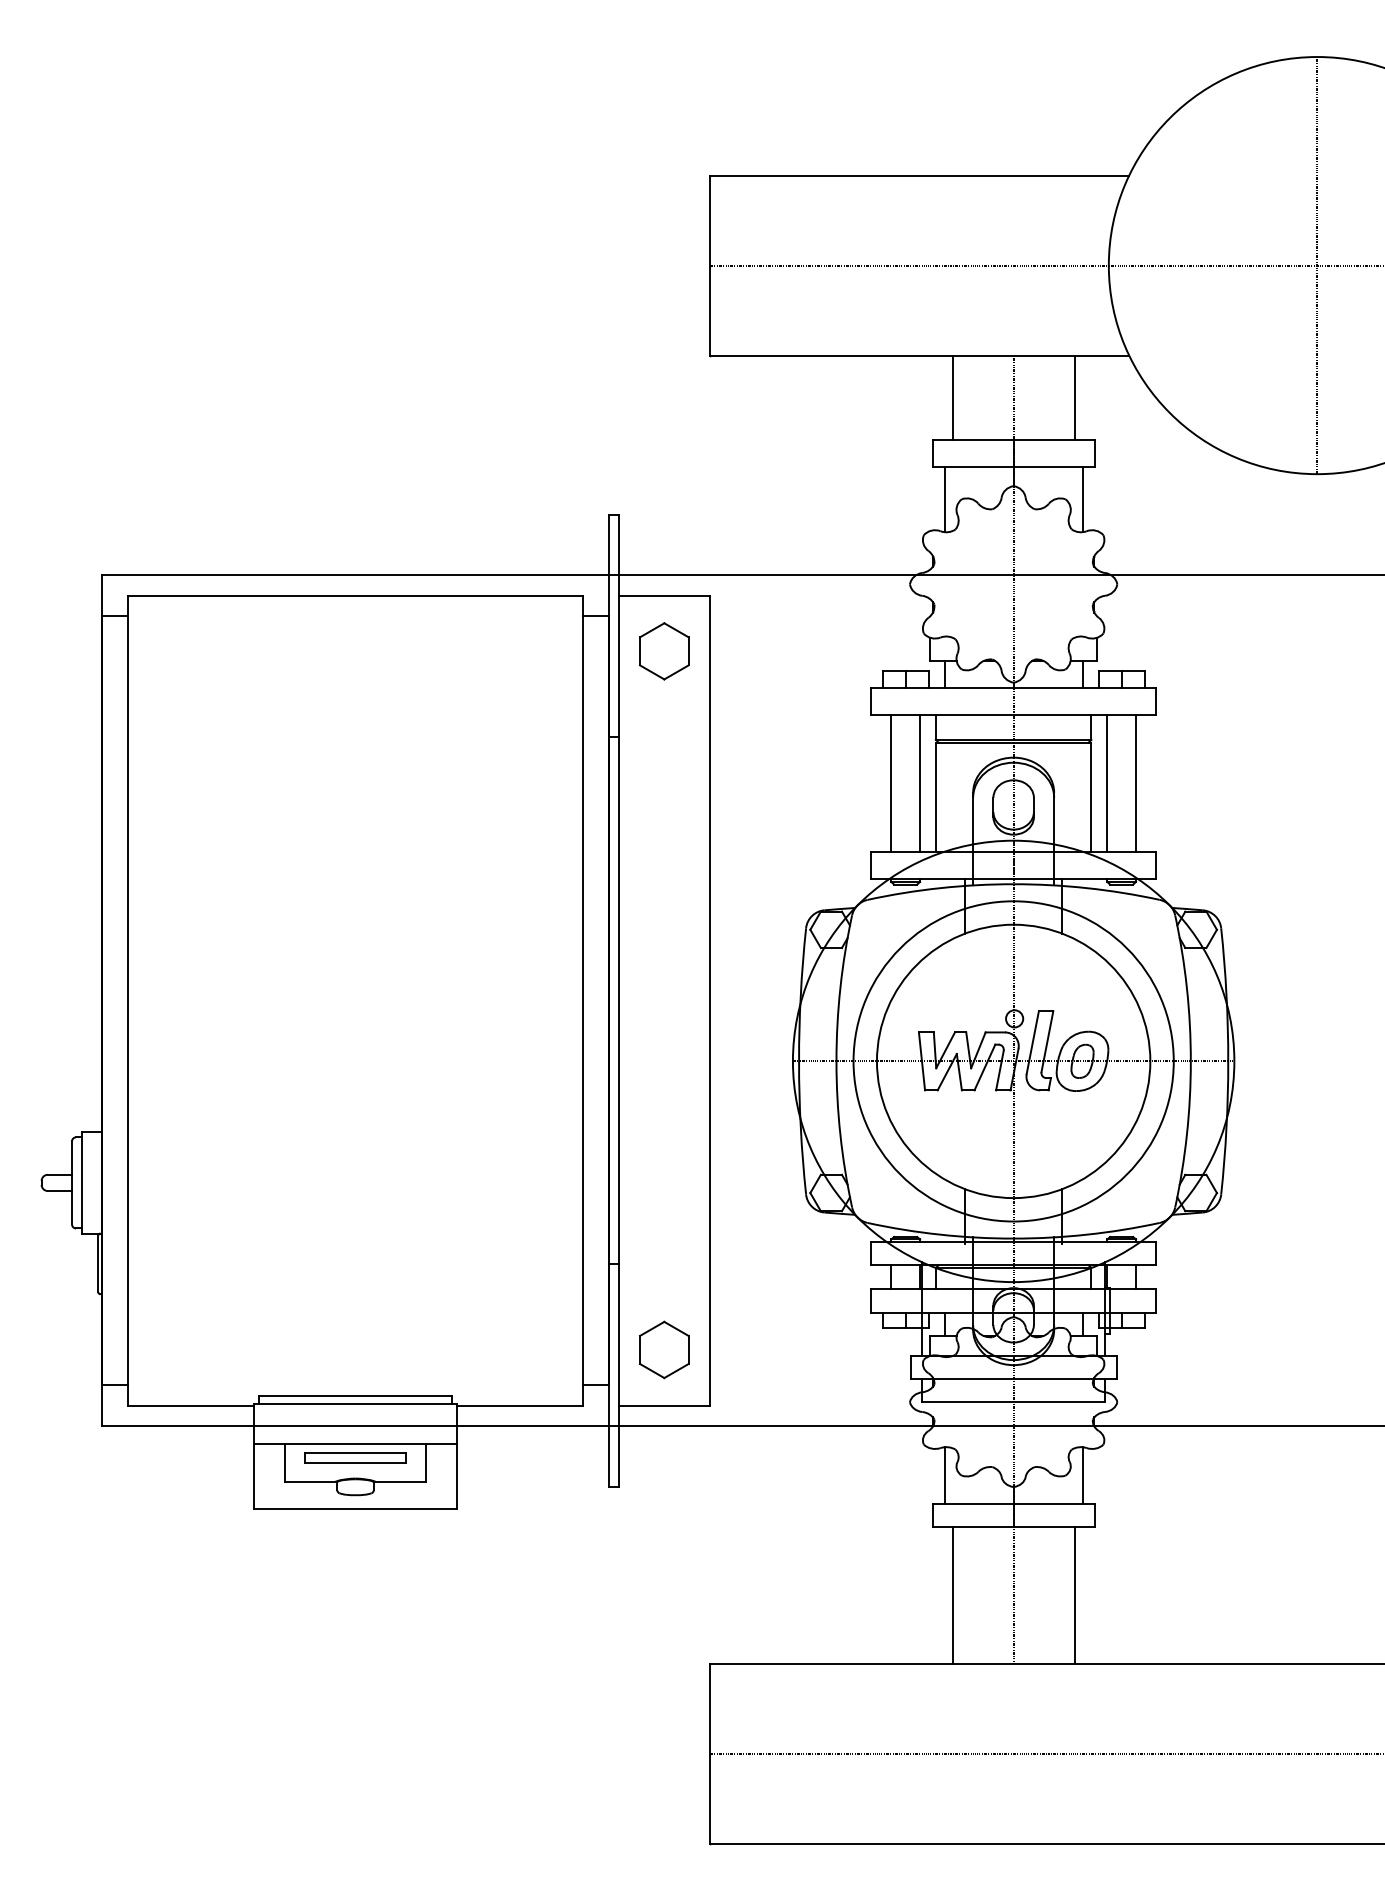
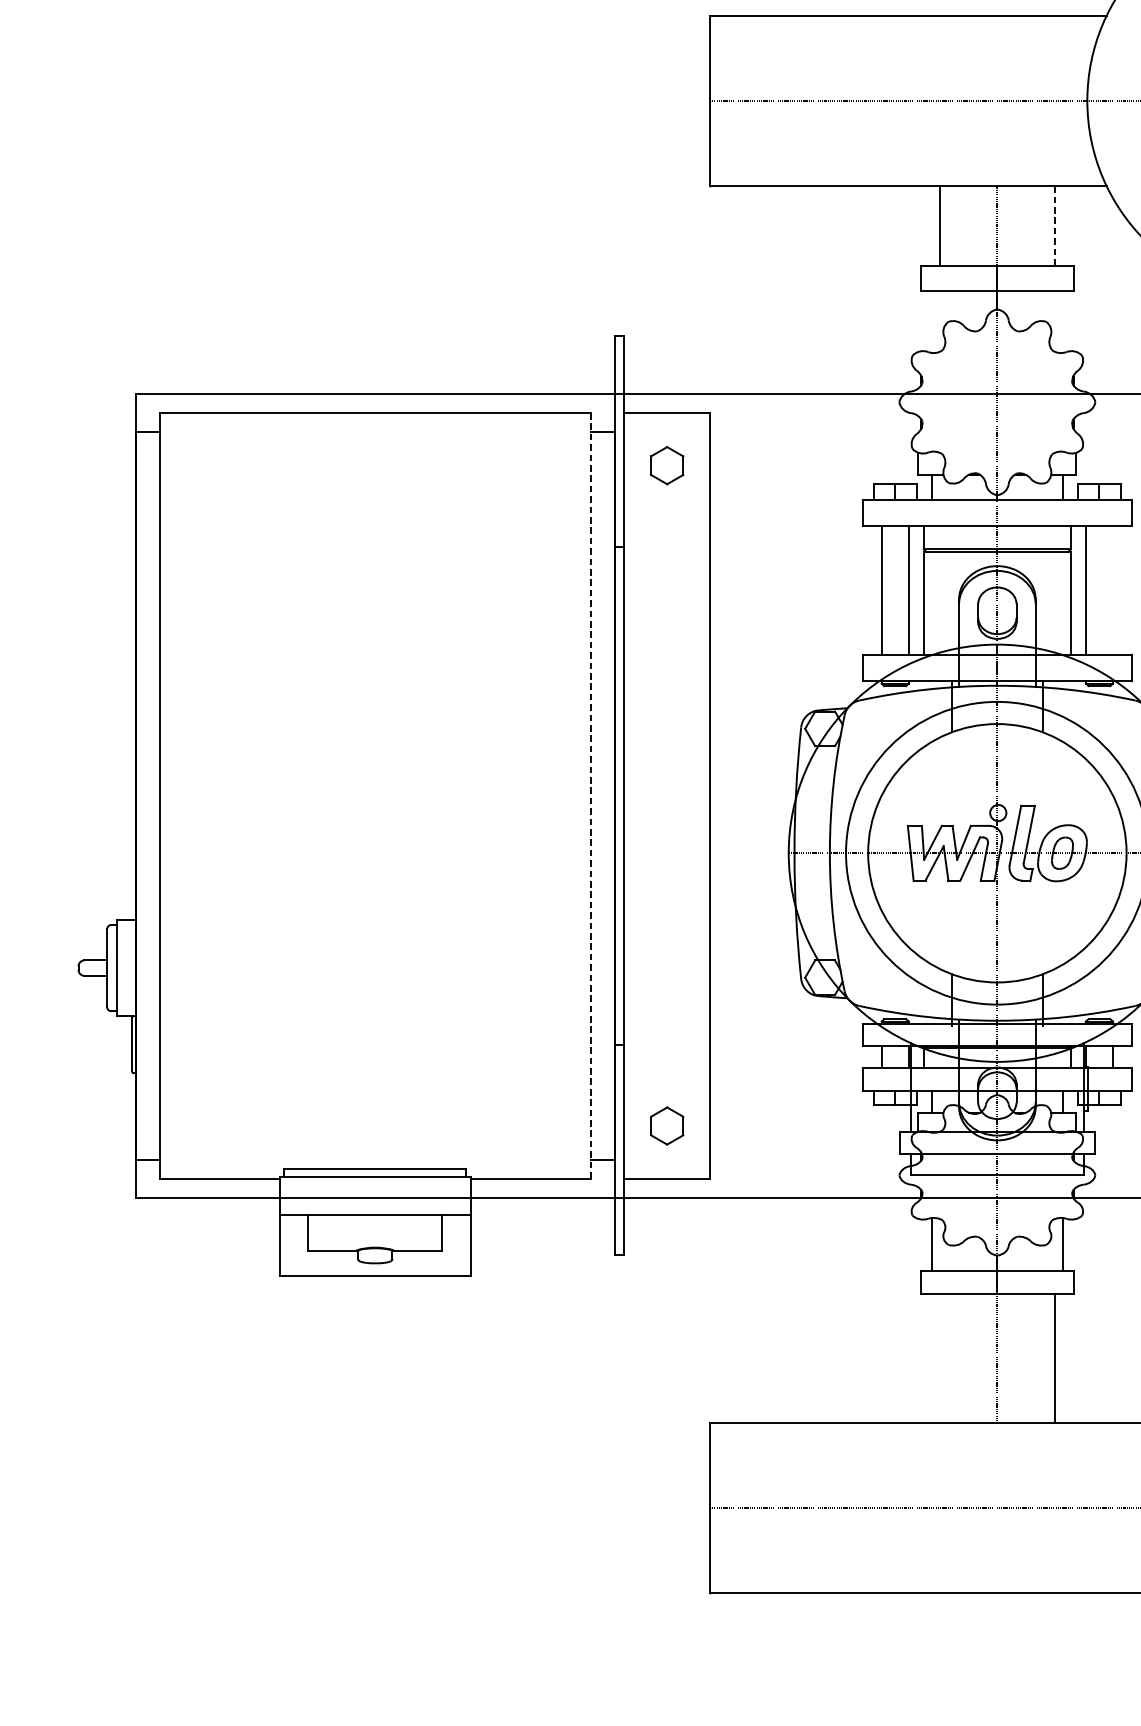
line: (1074, 397) -> (1054, 225), solid -> dashed
line: (944, 499) -> (932, 322), removed
line: (1082, 499) -> (1062, 322), removed
part: (664, 651) -> (667, 465), size x0.7
line: (1136, 783) -> (1113, 590), removed
line: (583, 1000) -> (590, 795), solid -> dashed
part: (664, 1349) -> (667, 1125), size x0.7
part: (355, 1457) -> (375, 1227), removed
line: (952, 1595) -> (939, 1358), removed

